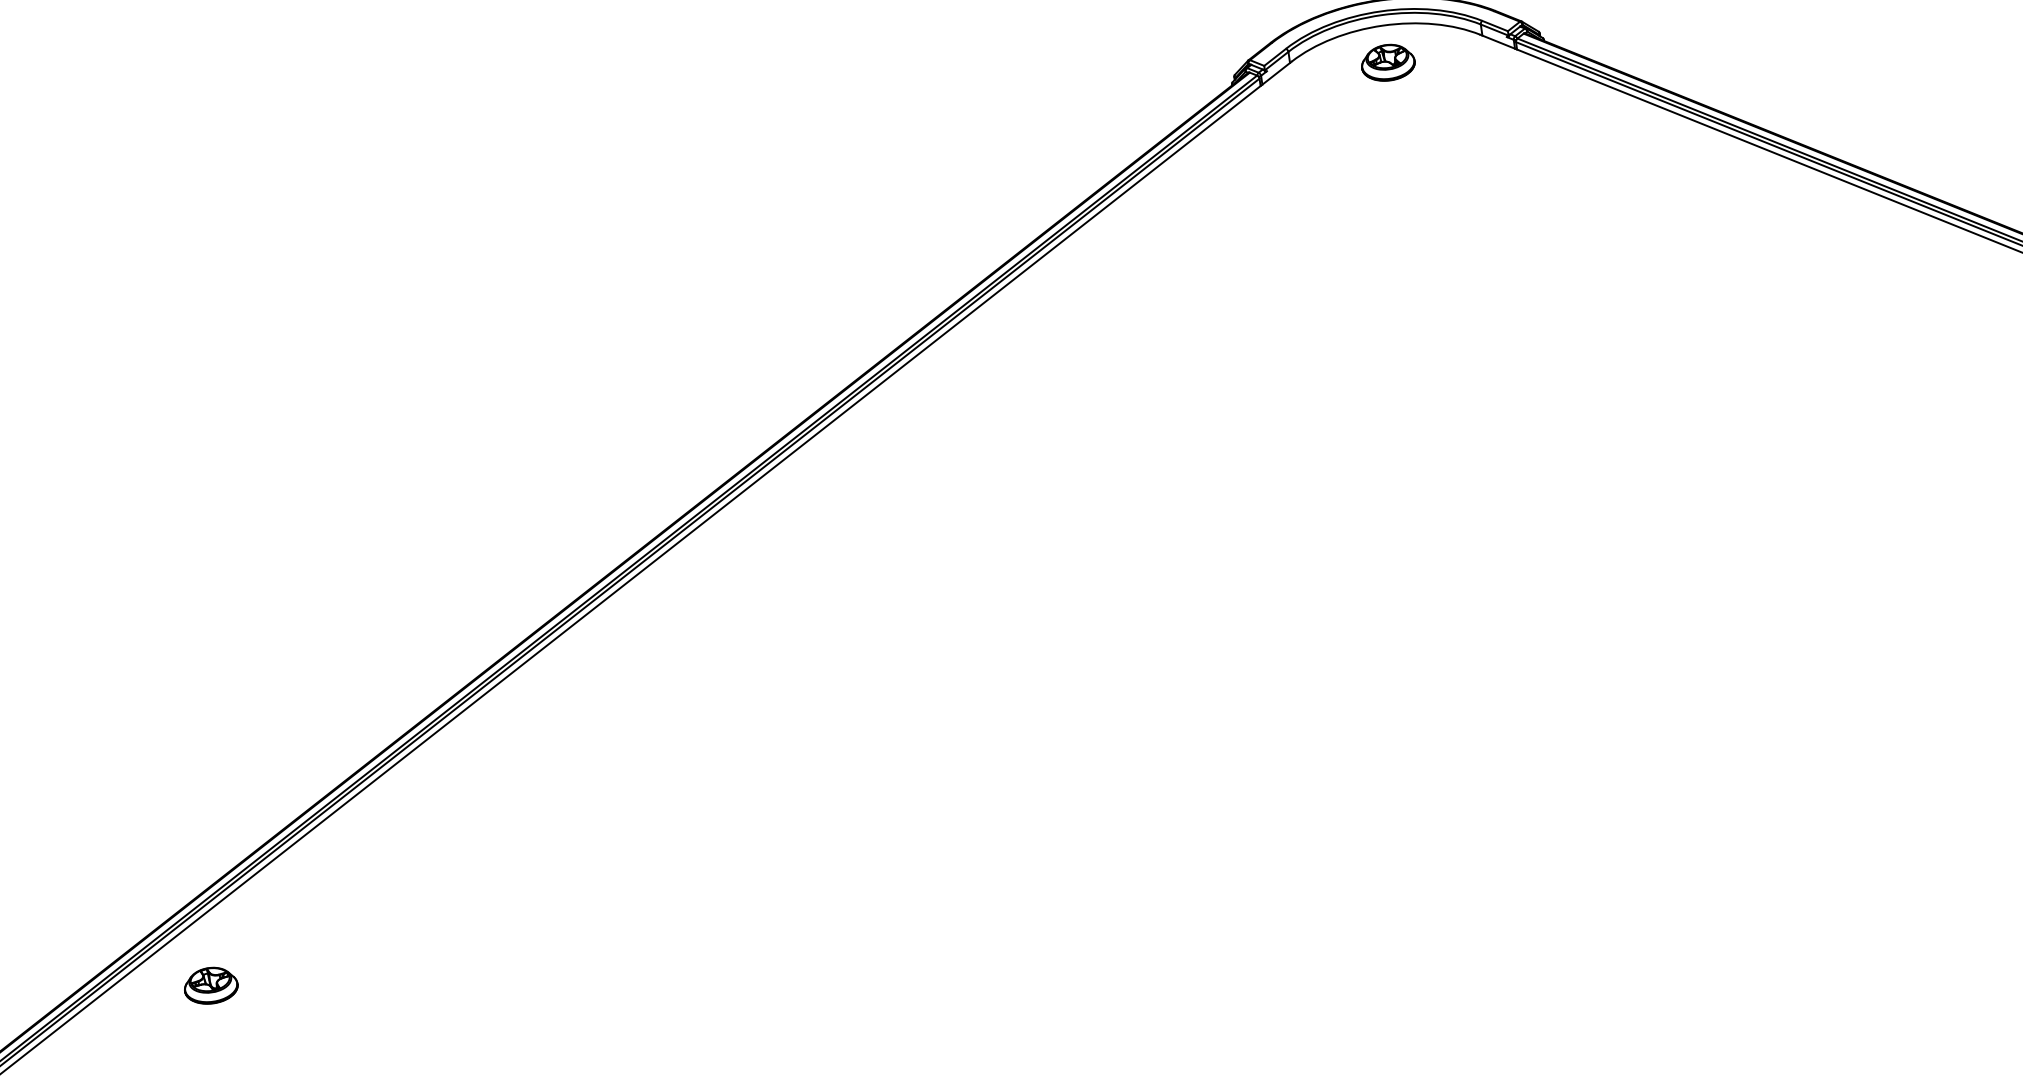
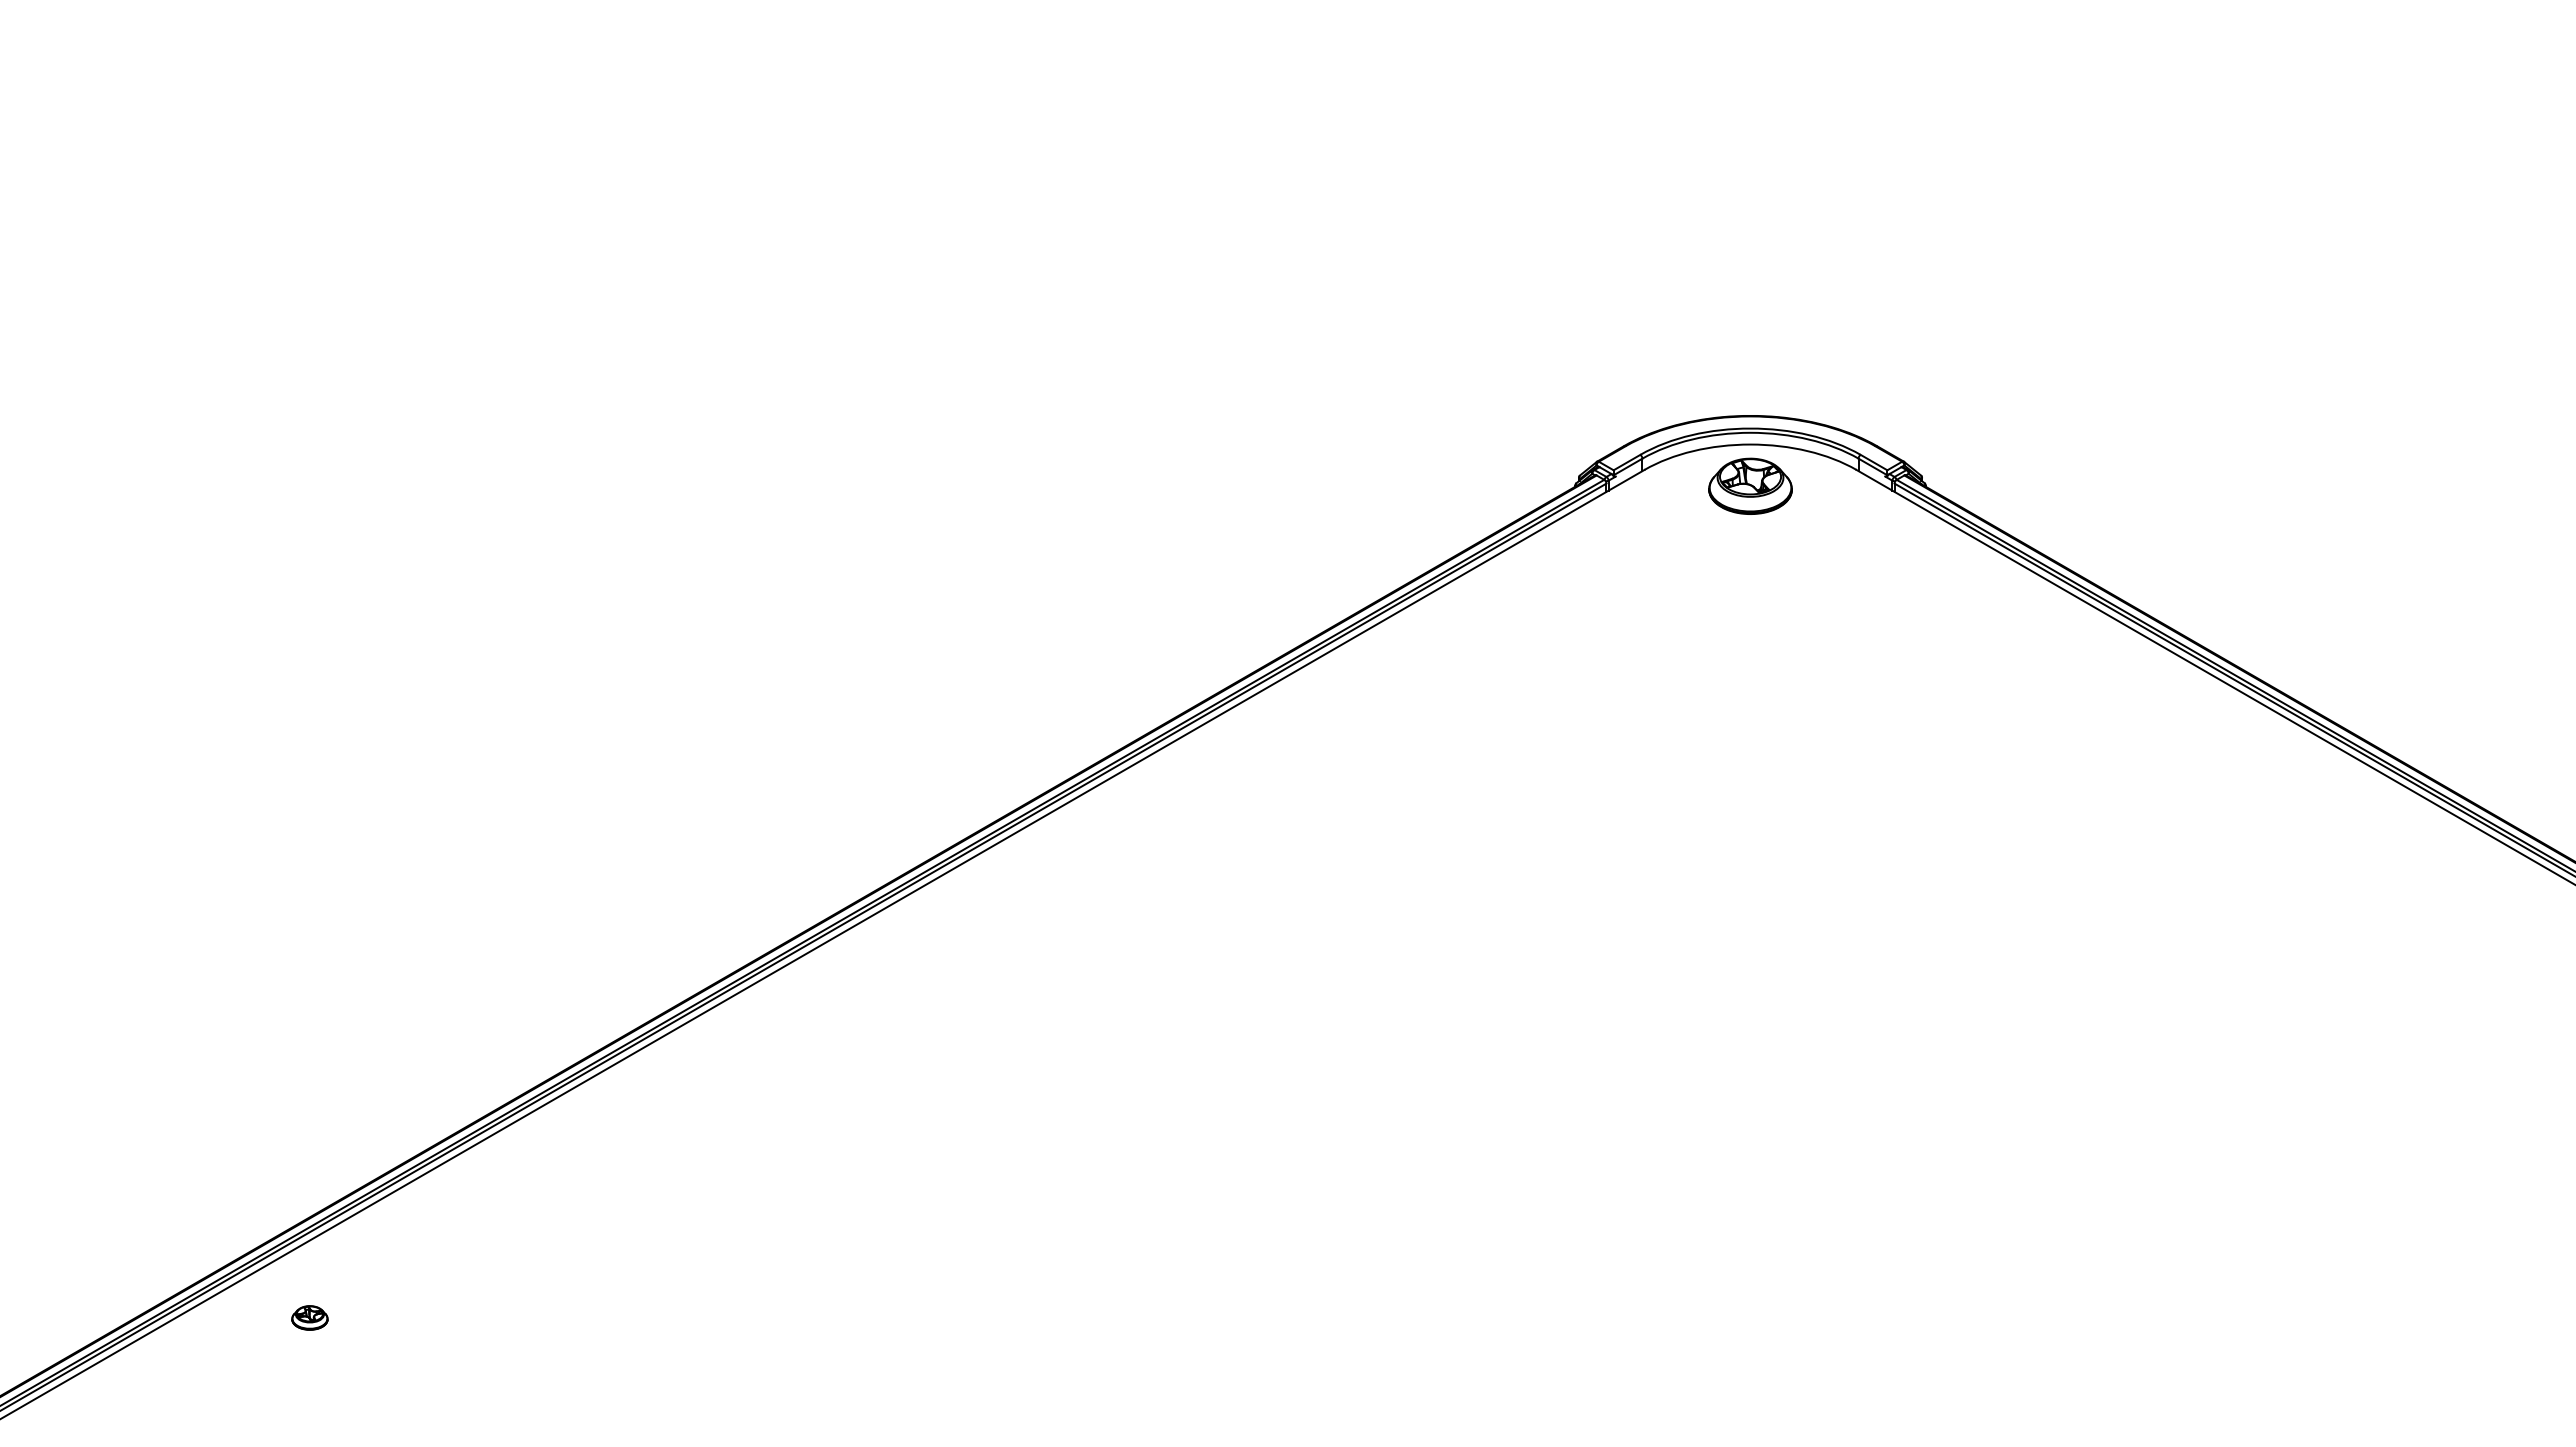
part: (1388, 62) -> (1750, 485), size x1.4
part: (210, 985) -> (309, 1317), size x0.6

